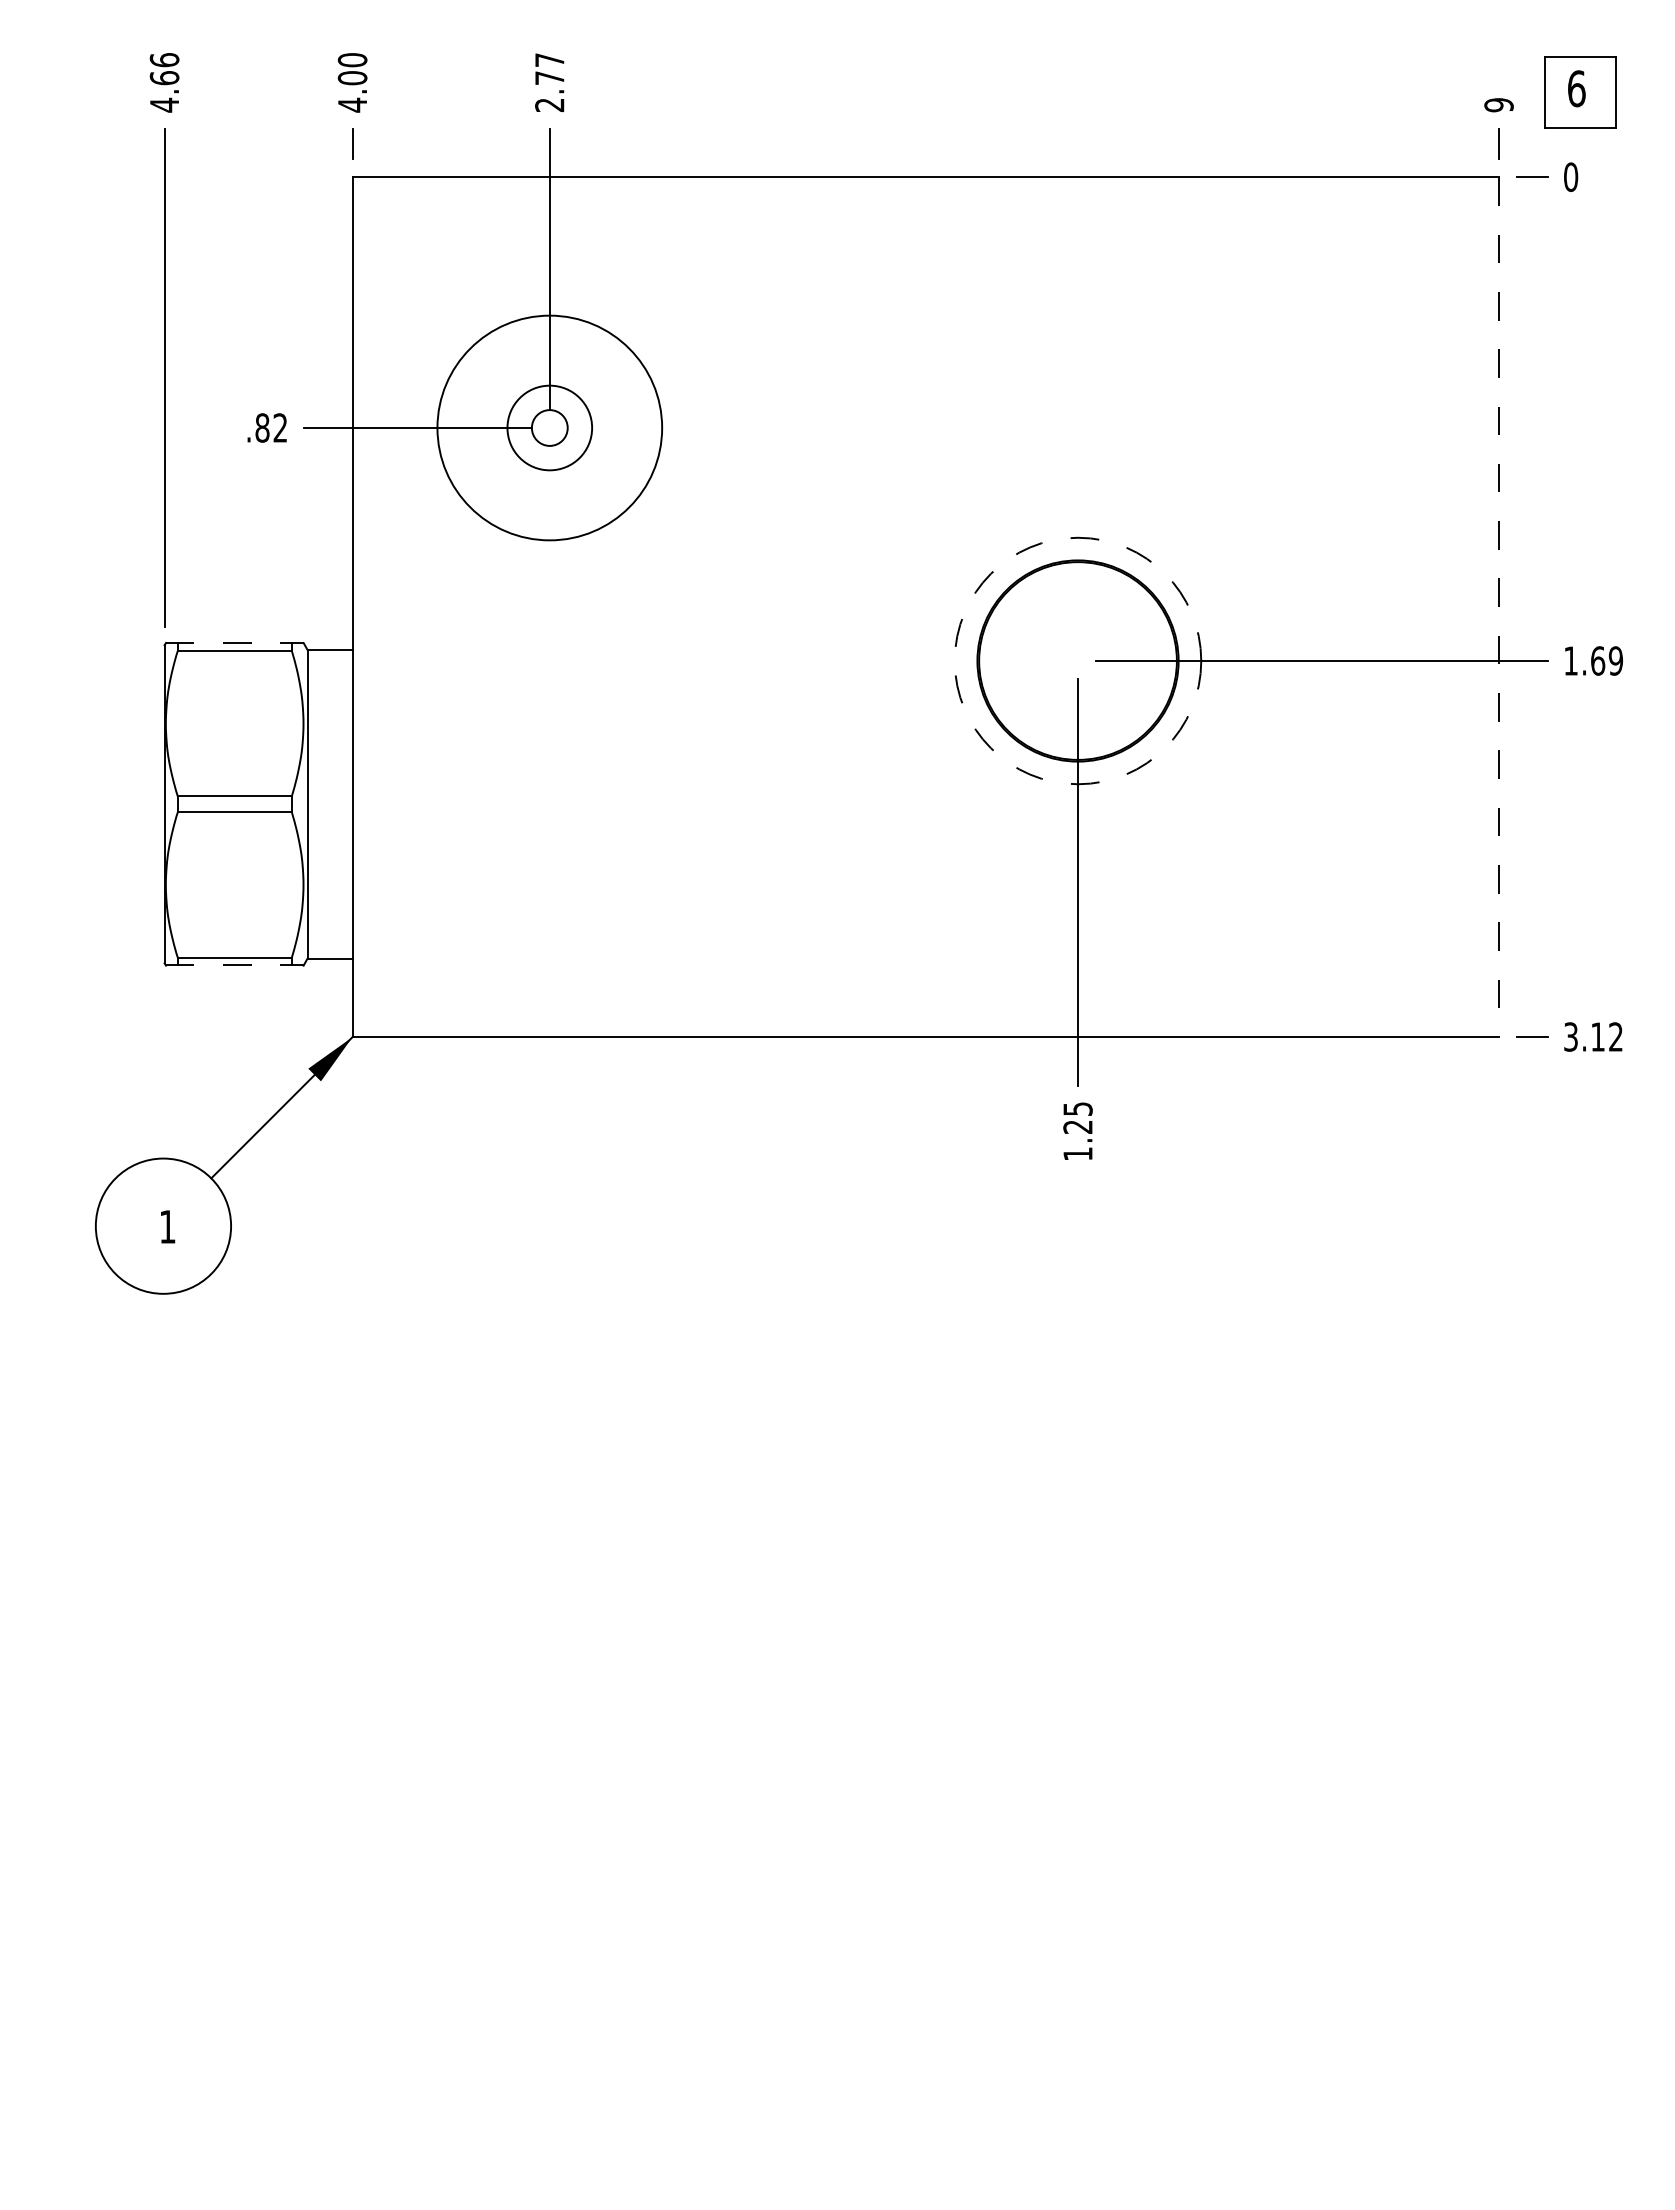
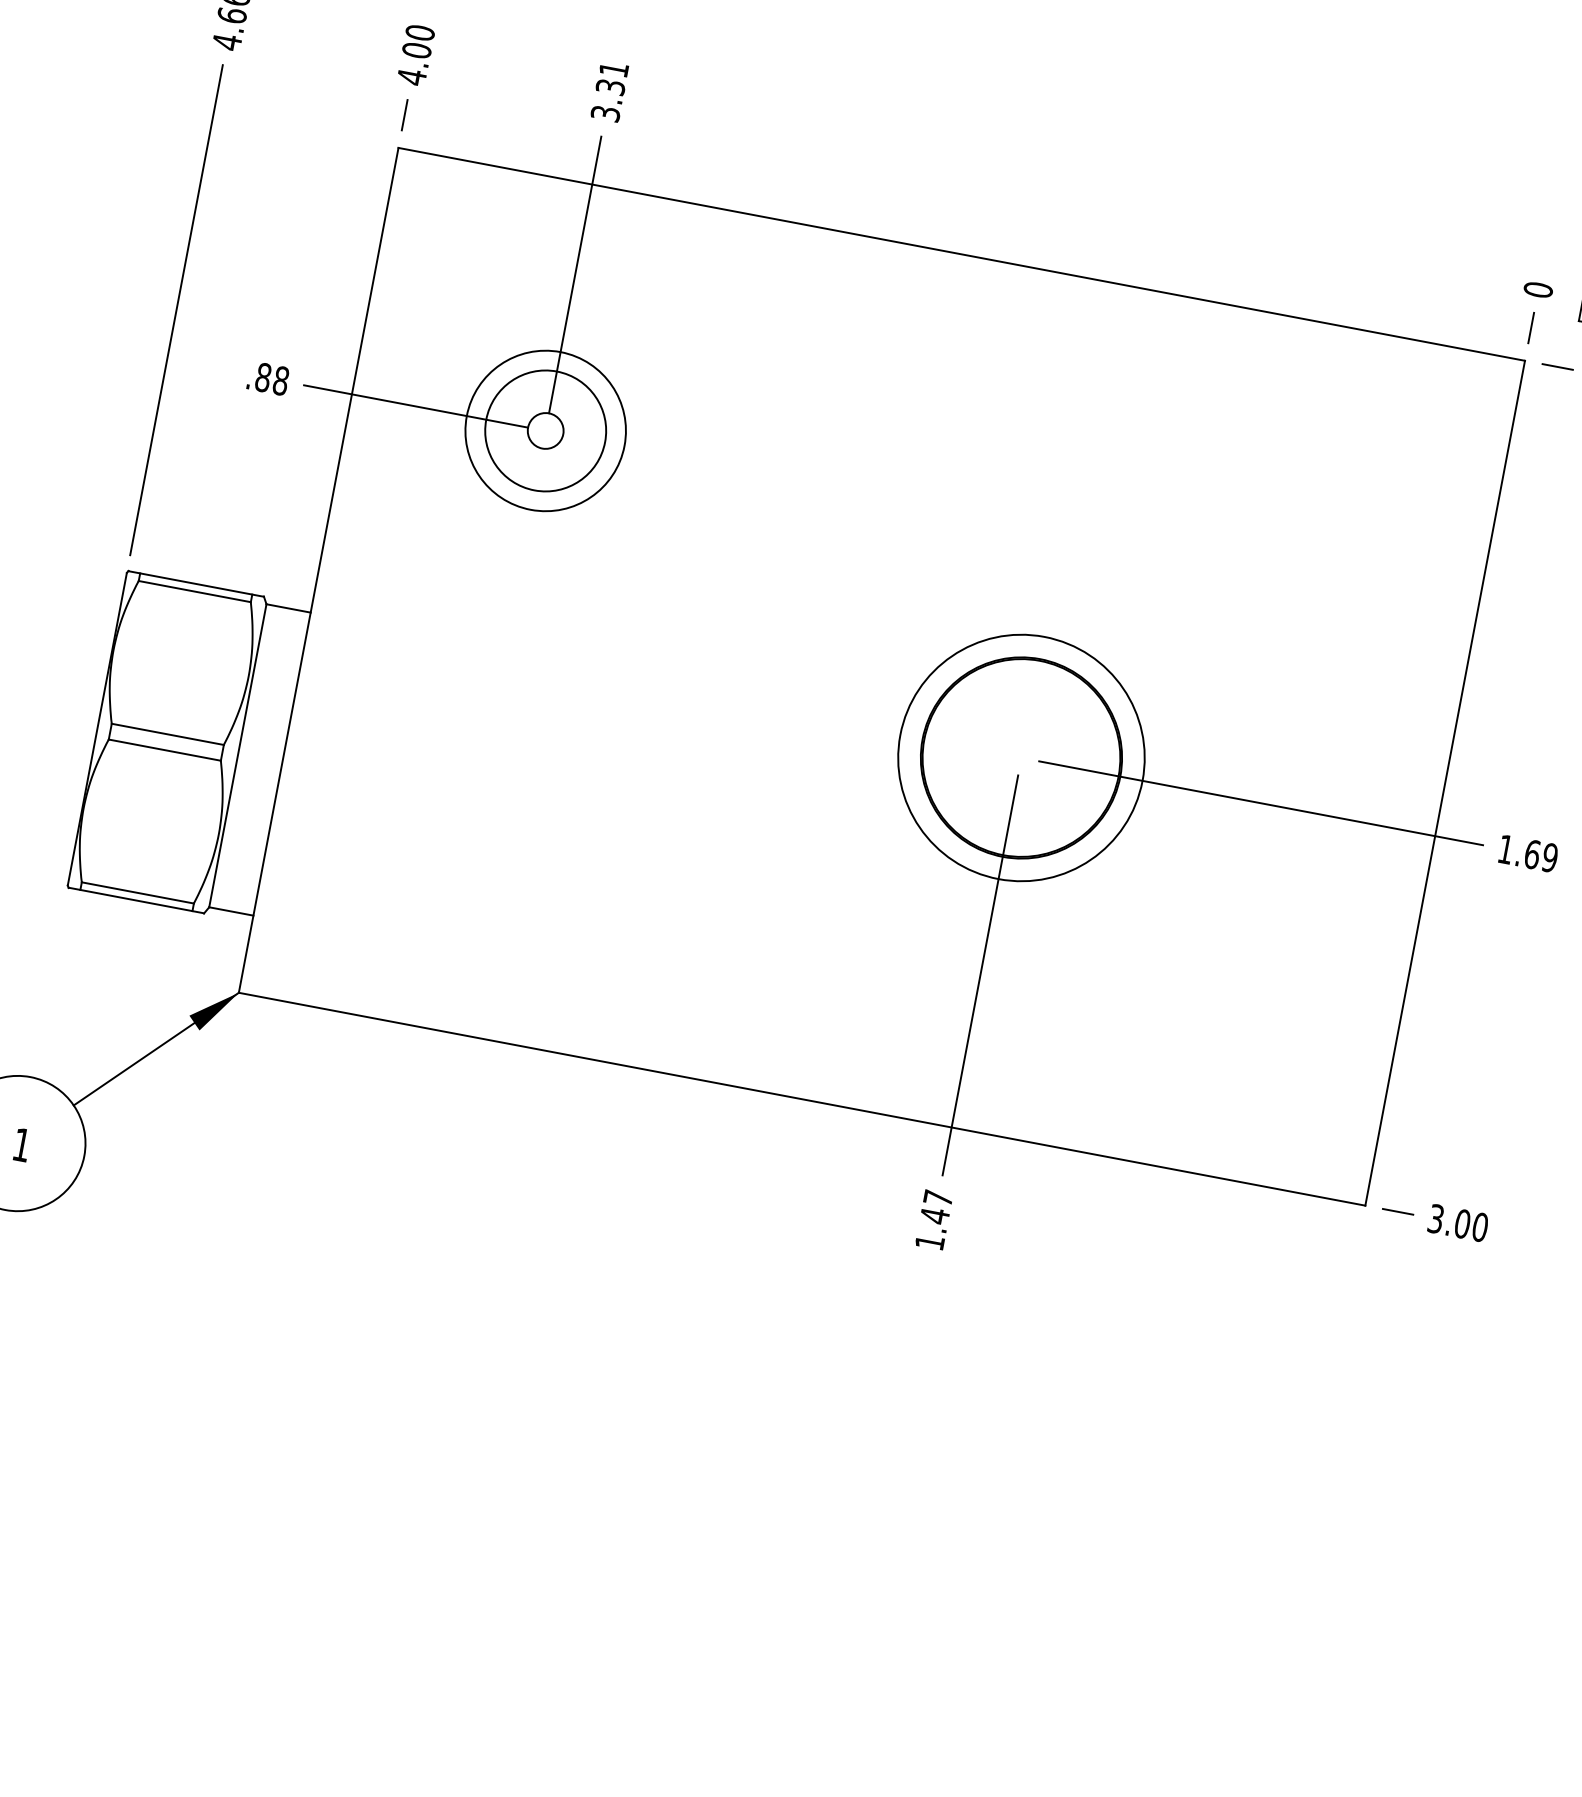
text: (549, 82) -> (609, 91), 2.77 -> 3.31
text: (1498, 105) -> (1537, 290), 9 -> 0
text: (280, 427) -> (281, 380), .82 -> .88
circle: (549, 427) -> (545, 430), size x0.71
circle: (549, 427) -> (545, 430), size x1.43
line: (1499, 607) -> (1445, 783), dashed -> solid
line: (234, 643) -> (195, 584), dashed -> solid
circle: (1077, 660) -> (1021, 757), dashed -> solid
line: (234, 965) -> (136, 900), dashed -> solid
text: (1607, 1036) -> (1472, 1225), 3.12 -> 3.00
text: (1077, 1118) -> (936, 1207), 1.25 -> 1.47

